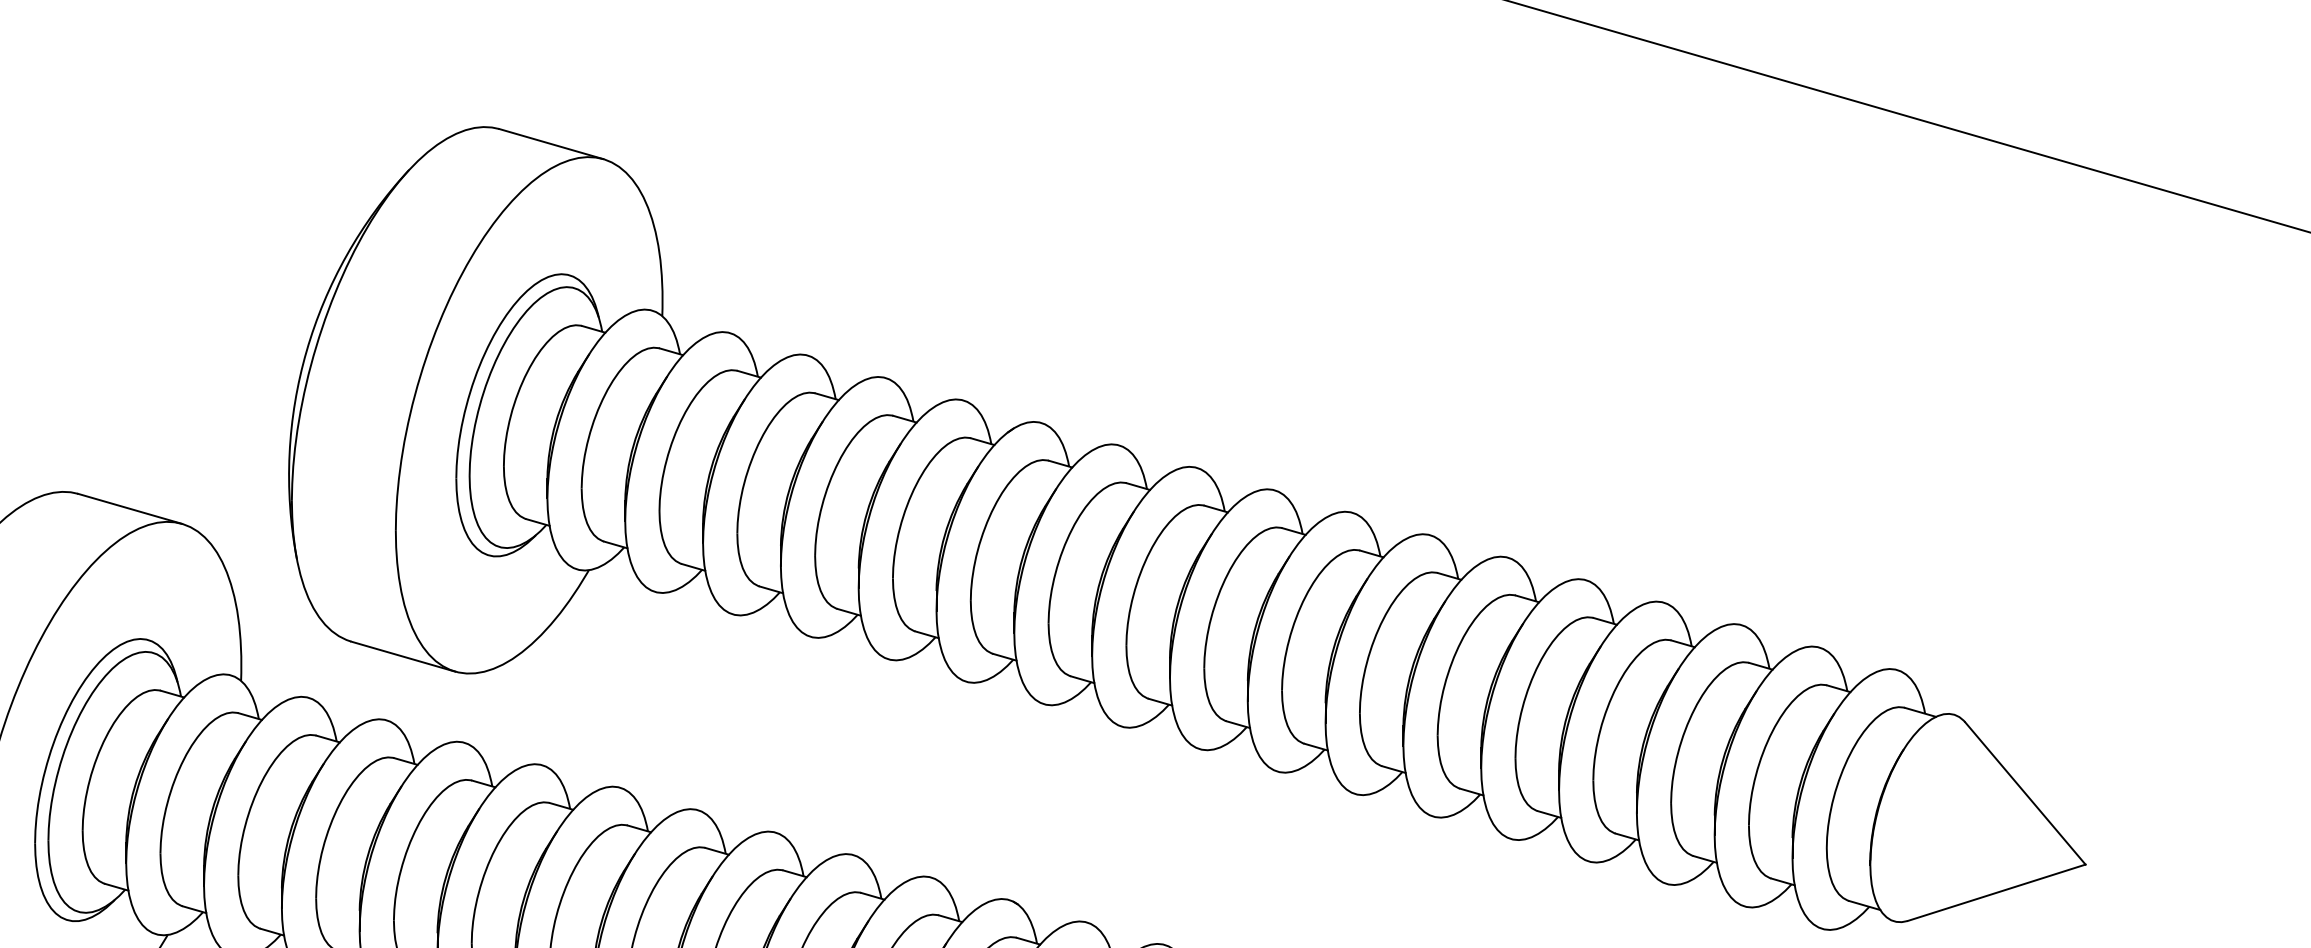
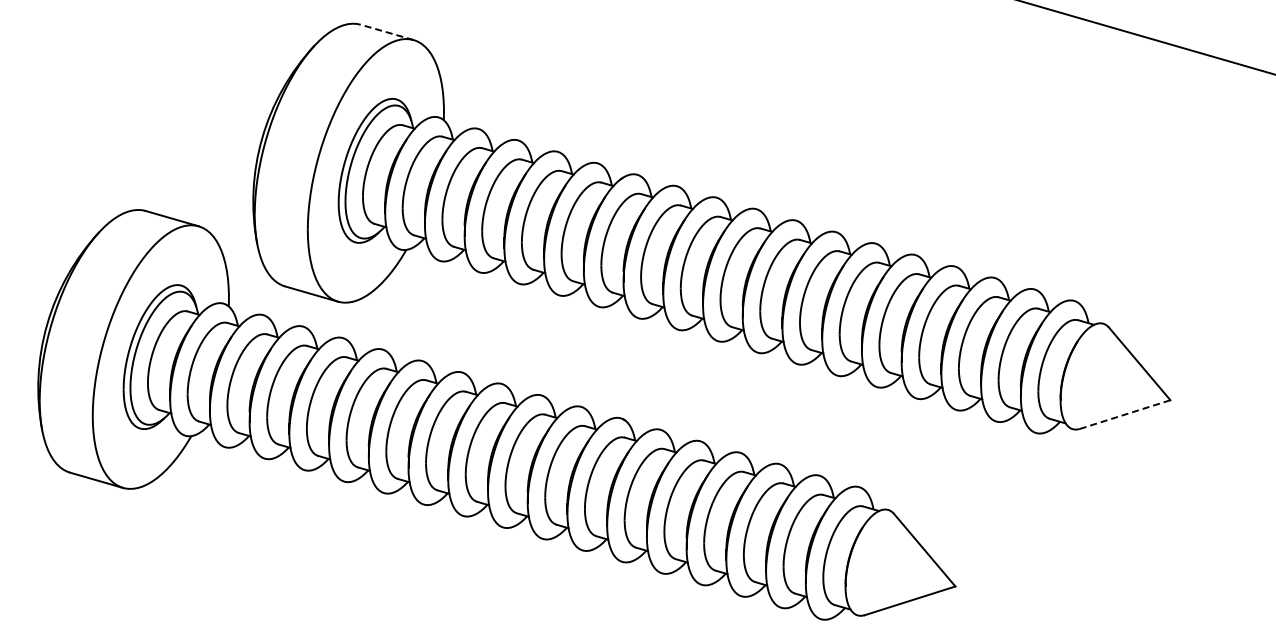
line: (551, 144) -> (387, 32), solid -> dashed
line: (1997, 892) -> (1125, 414), solid -> dashed

